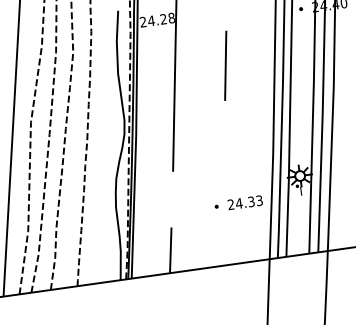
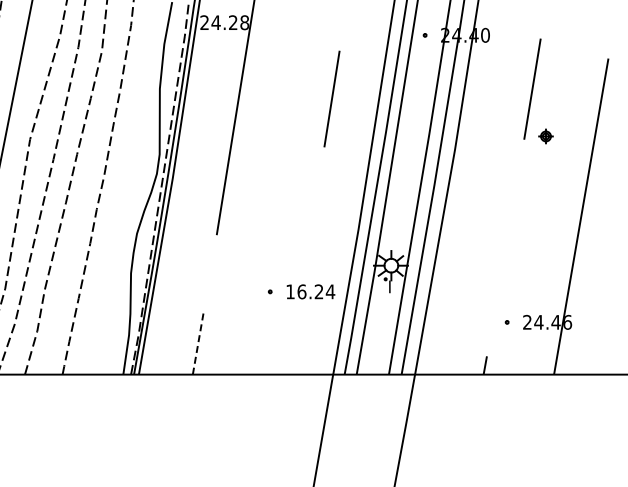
line: (225, 65) -> (331, 98), moved
text: (245, 202) -> (310, 291), 24.33 -> 16.24
line: (170, 250) -> (198, 343), solid -> dashed

